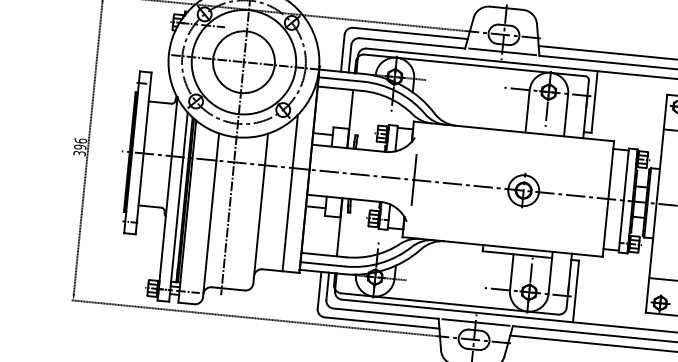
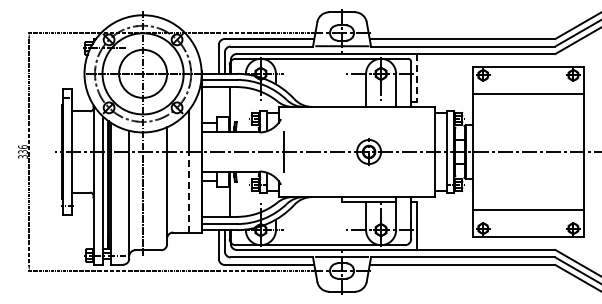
line: (594, 102) -> (417, 78), solid -> dashed
text: (79, 146) -> (22, 151), 396 -> 336
line: (287, 218) -> (188, 191), solid -> dashed

